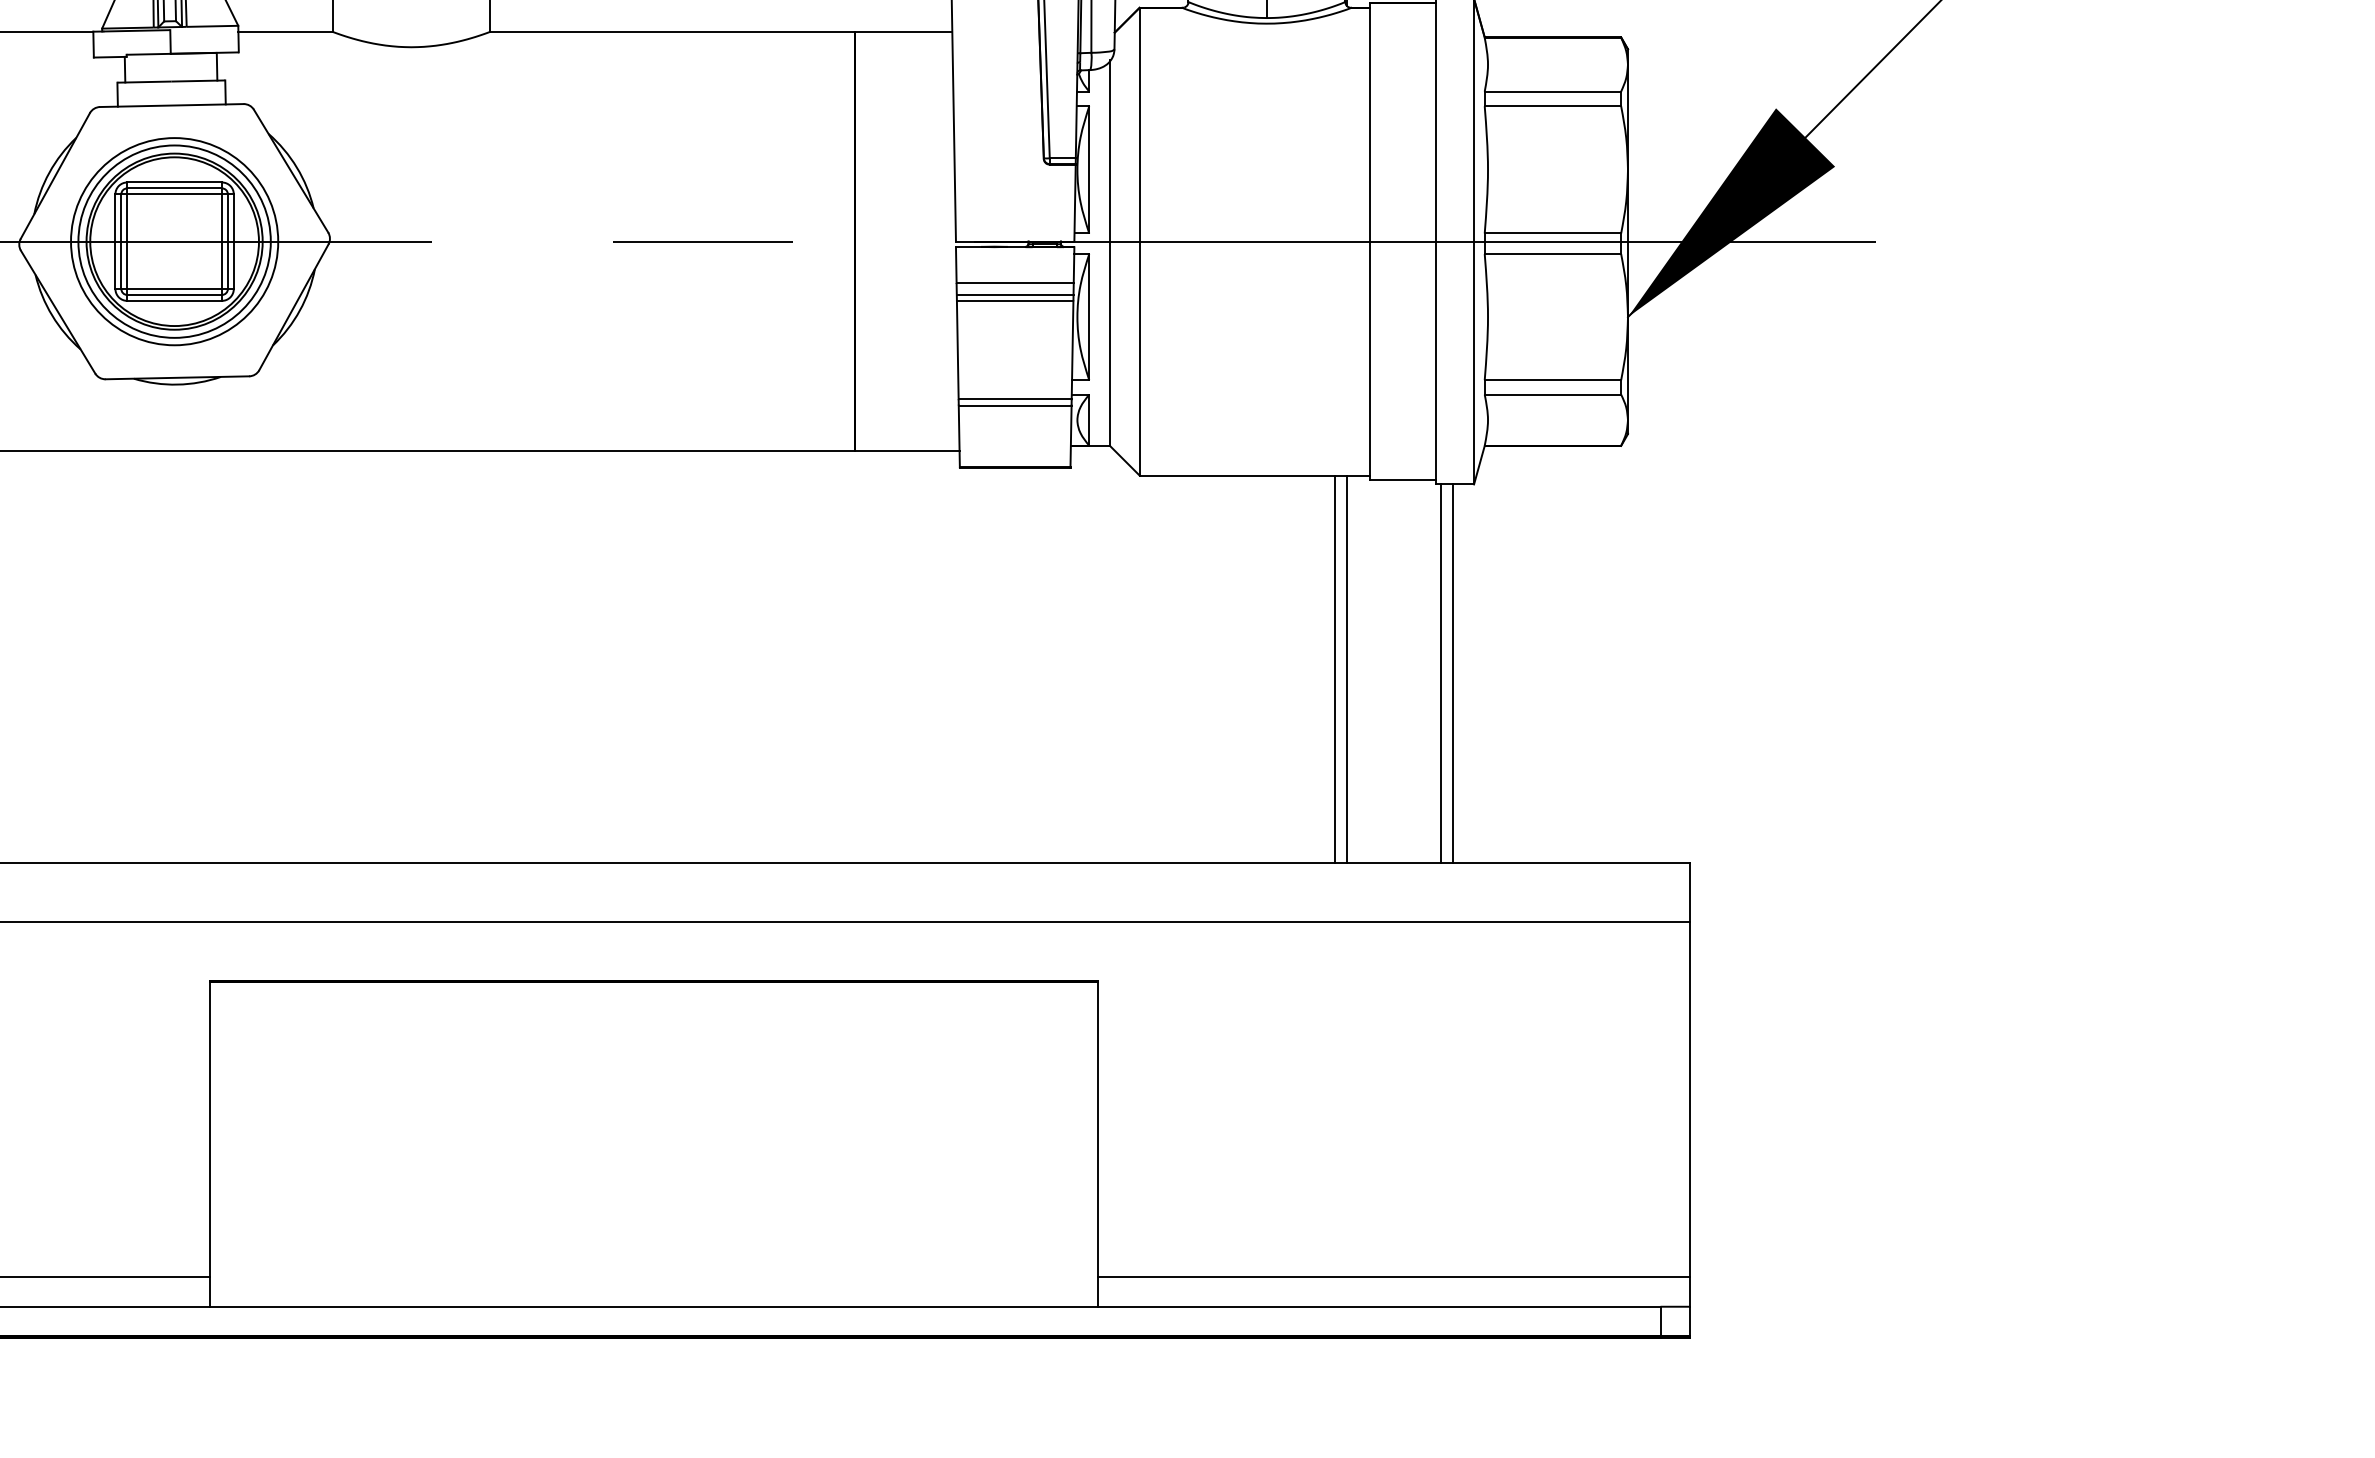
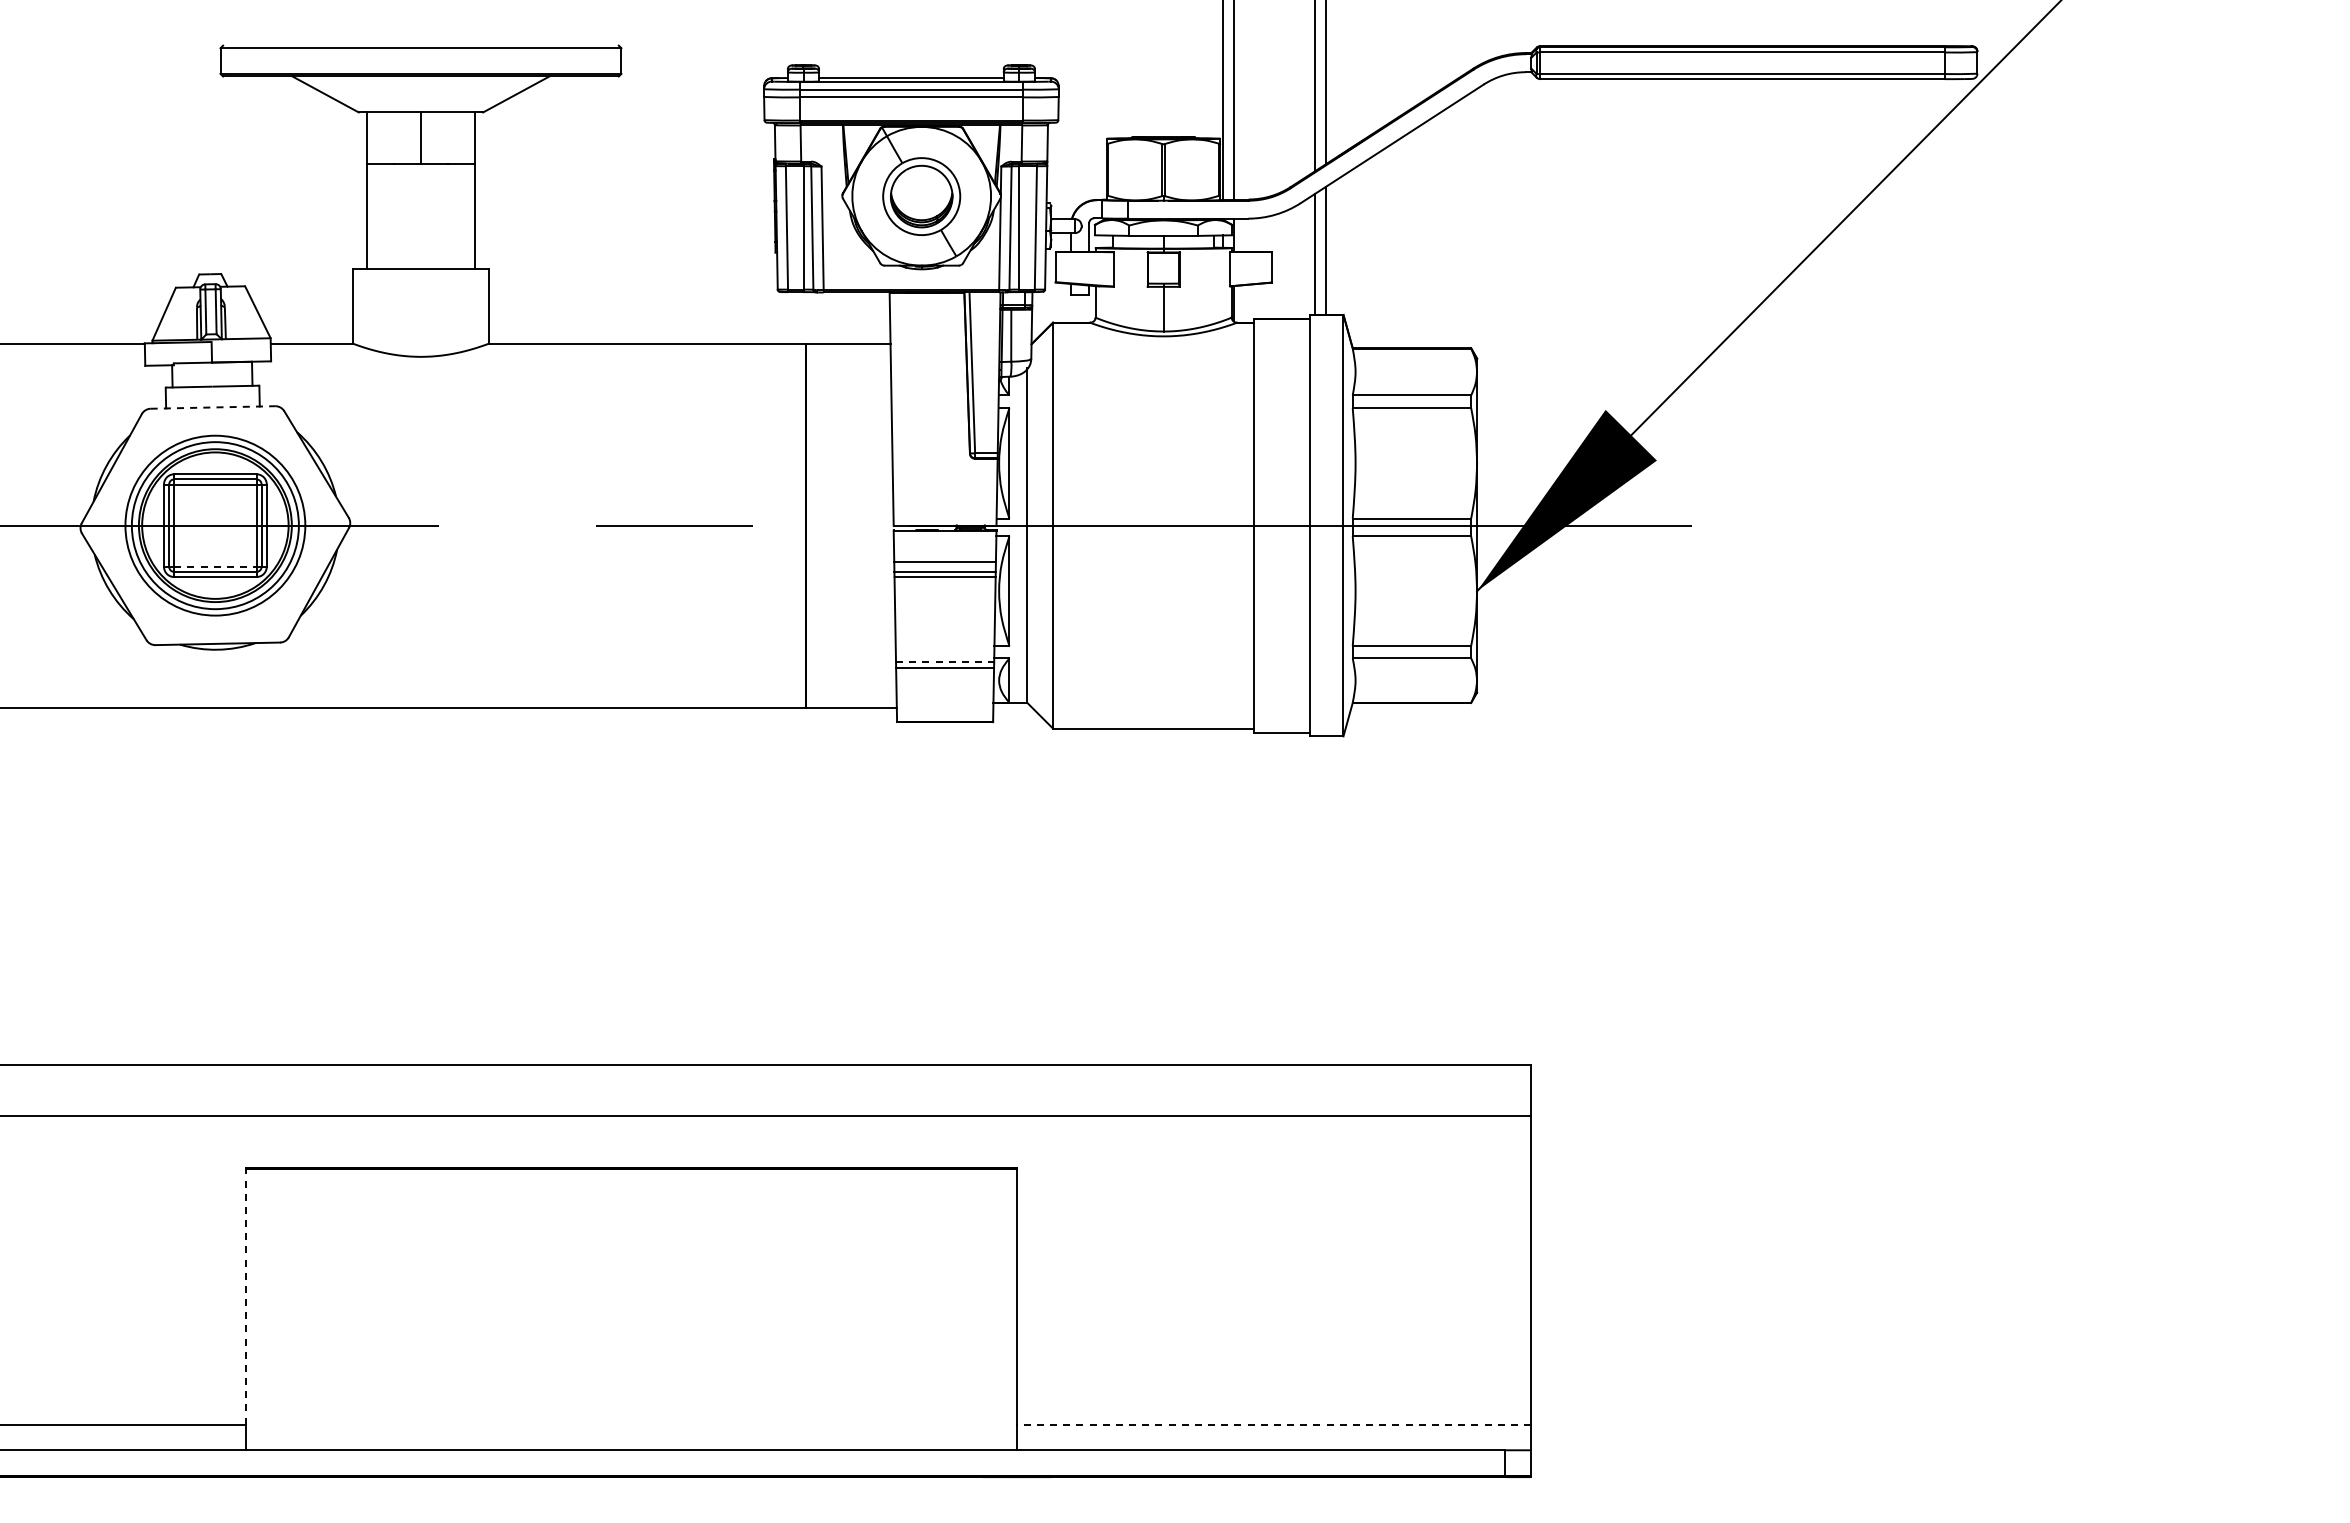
line: (172, 105) -> (213, 407), solid -> dashed
line: (174, 288) -> (215, 566), solid -> dashed
line: (1015, 399) -> (945, 662), solid -> dashed
line: (1334, 668) -> (1222, 896), removed
line: (1347, 668) -> (1233, 896), removed
line: (1440, 673) -> (1314, 900), removed
line: (1453, 673) -> (1325, 900), removed
line: (210, 1128) -> (246, 1295), solid -> dashed
line: (1394, 1277) -> (1274, 1424), solid -> dashed

